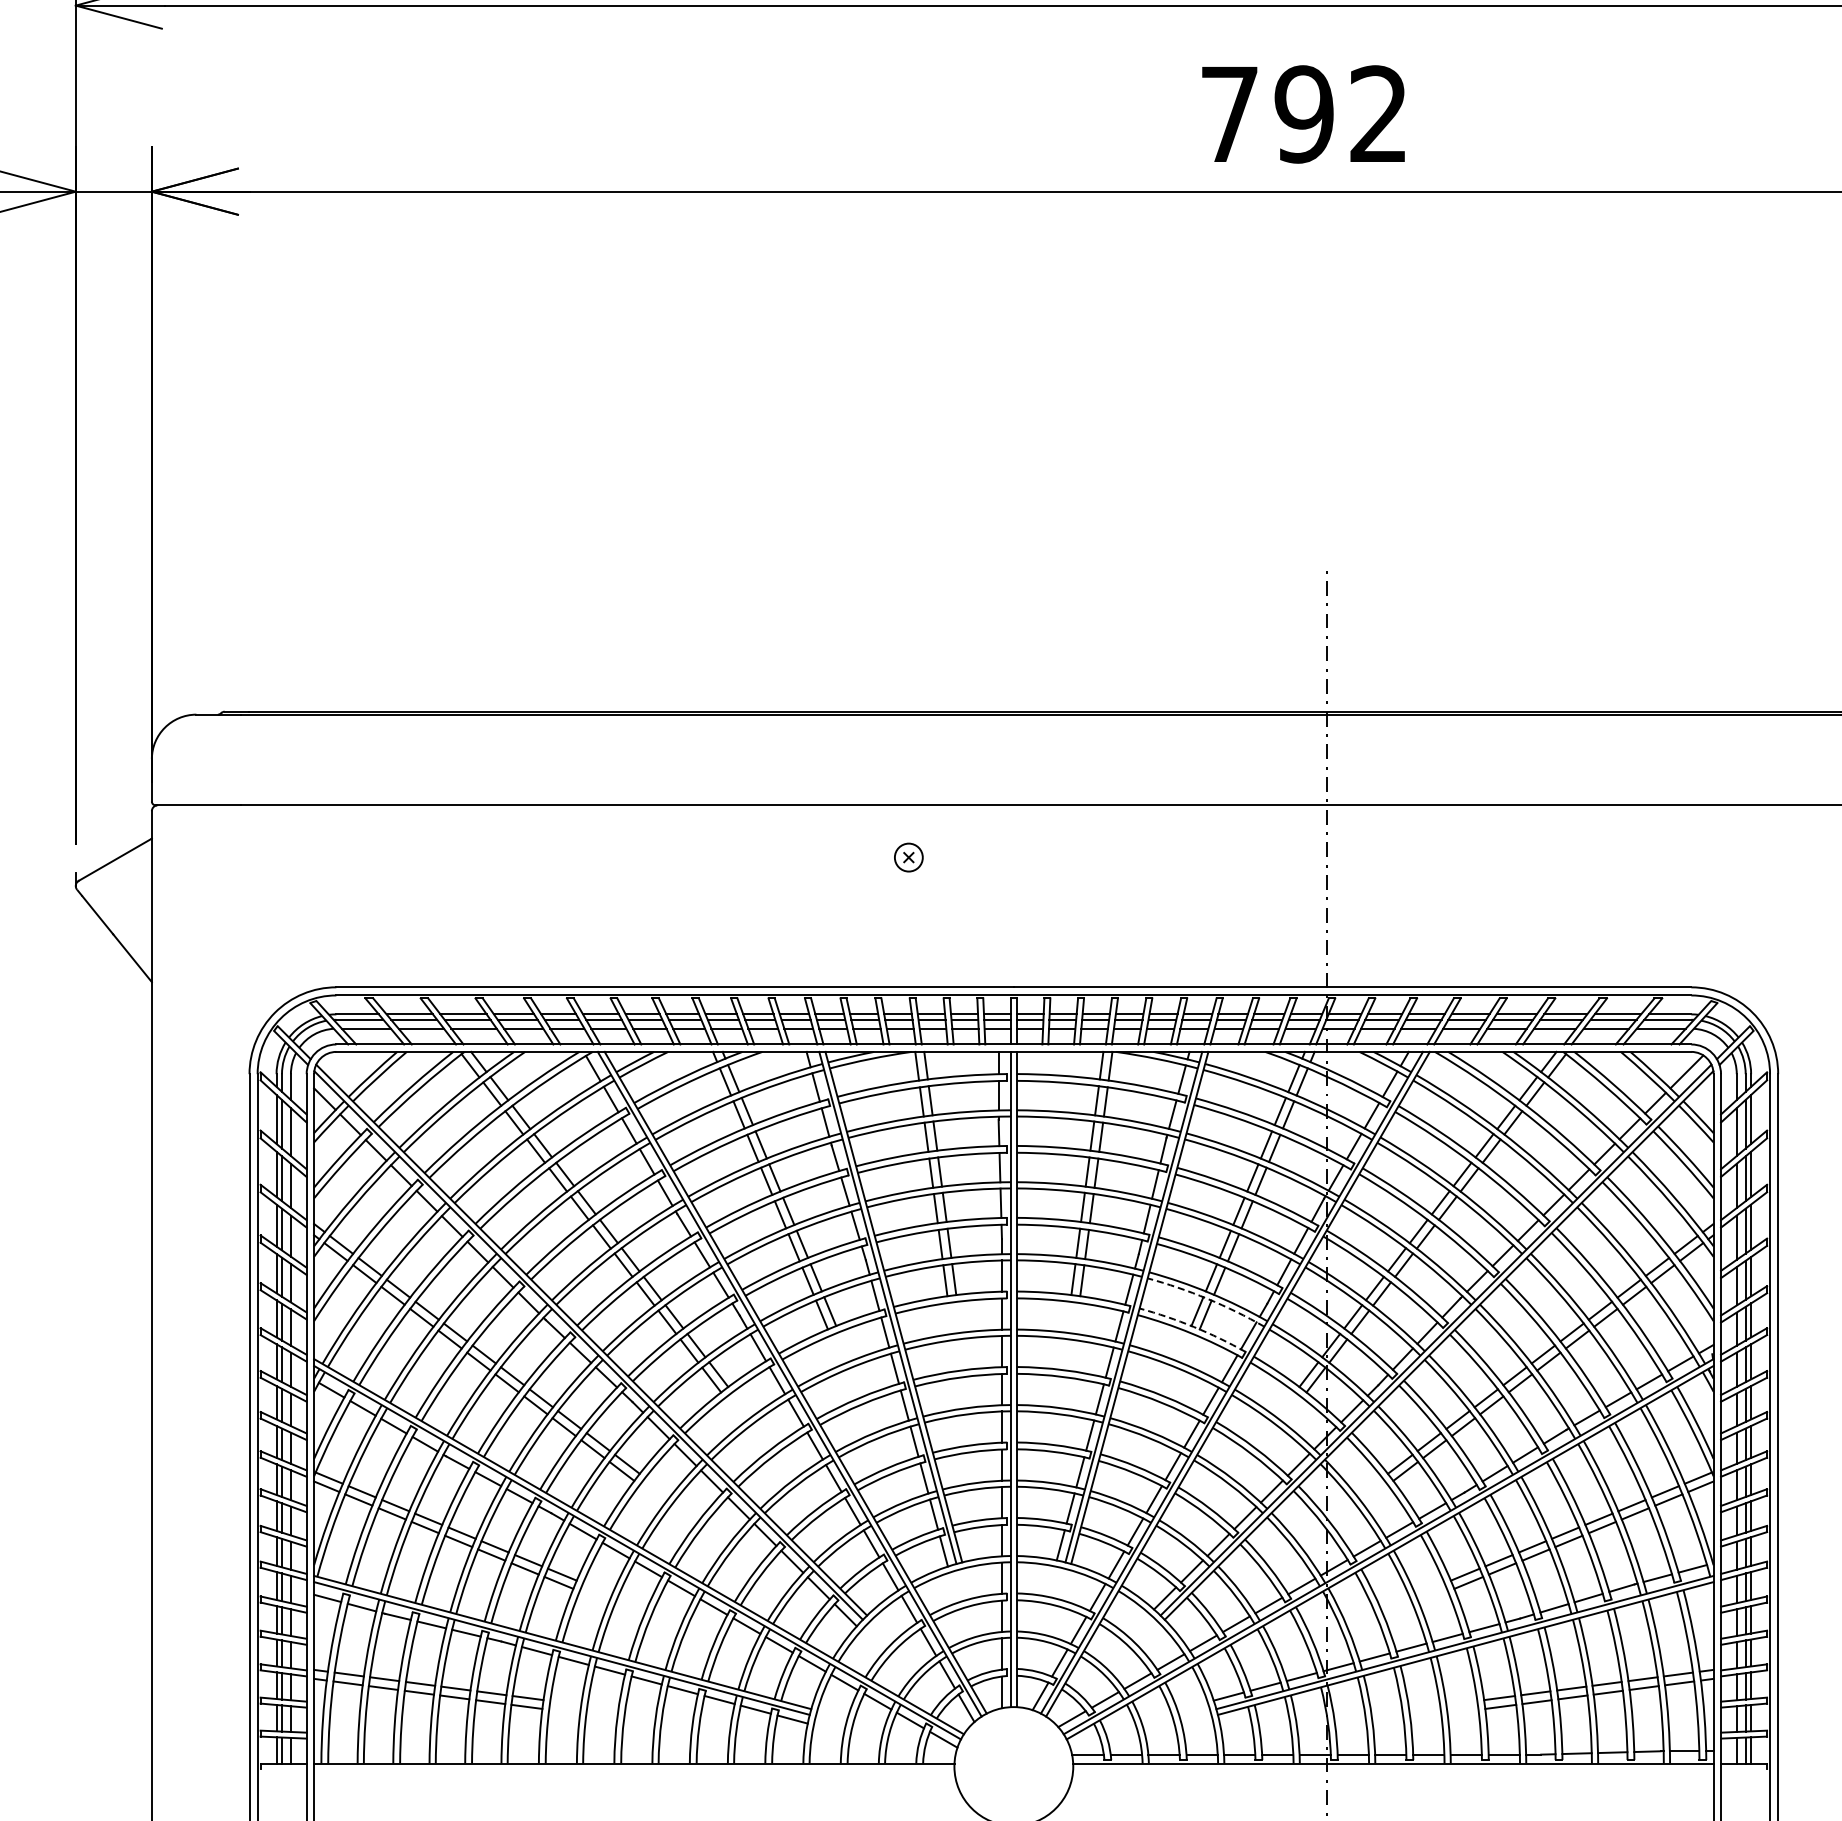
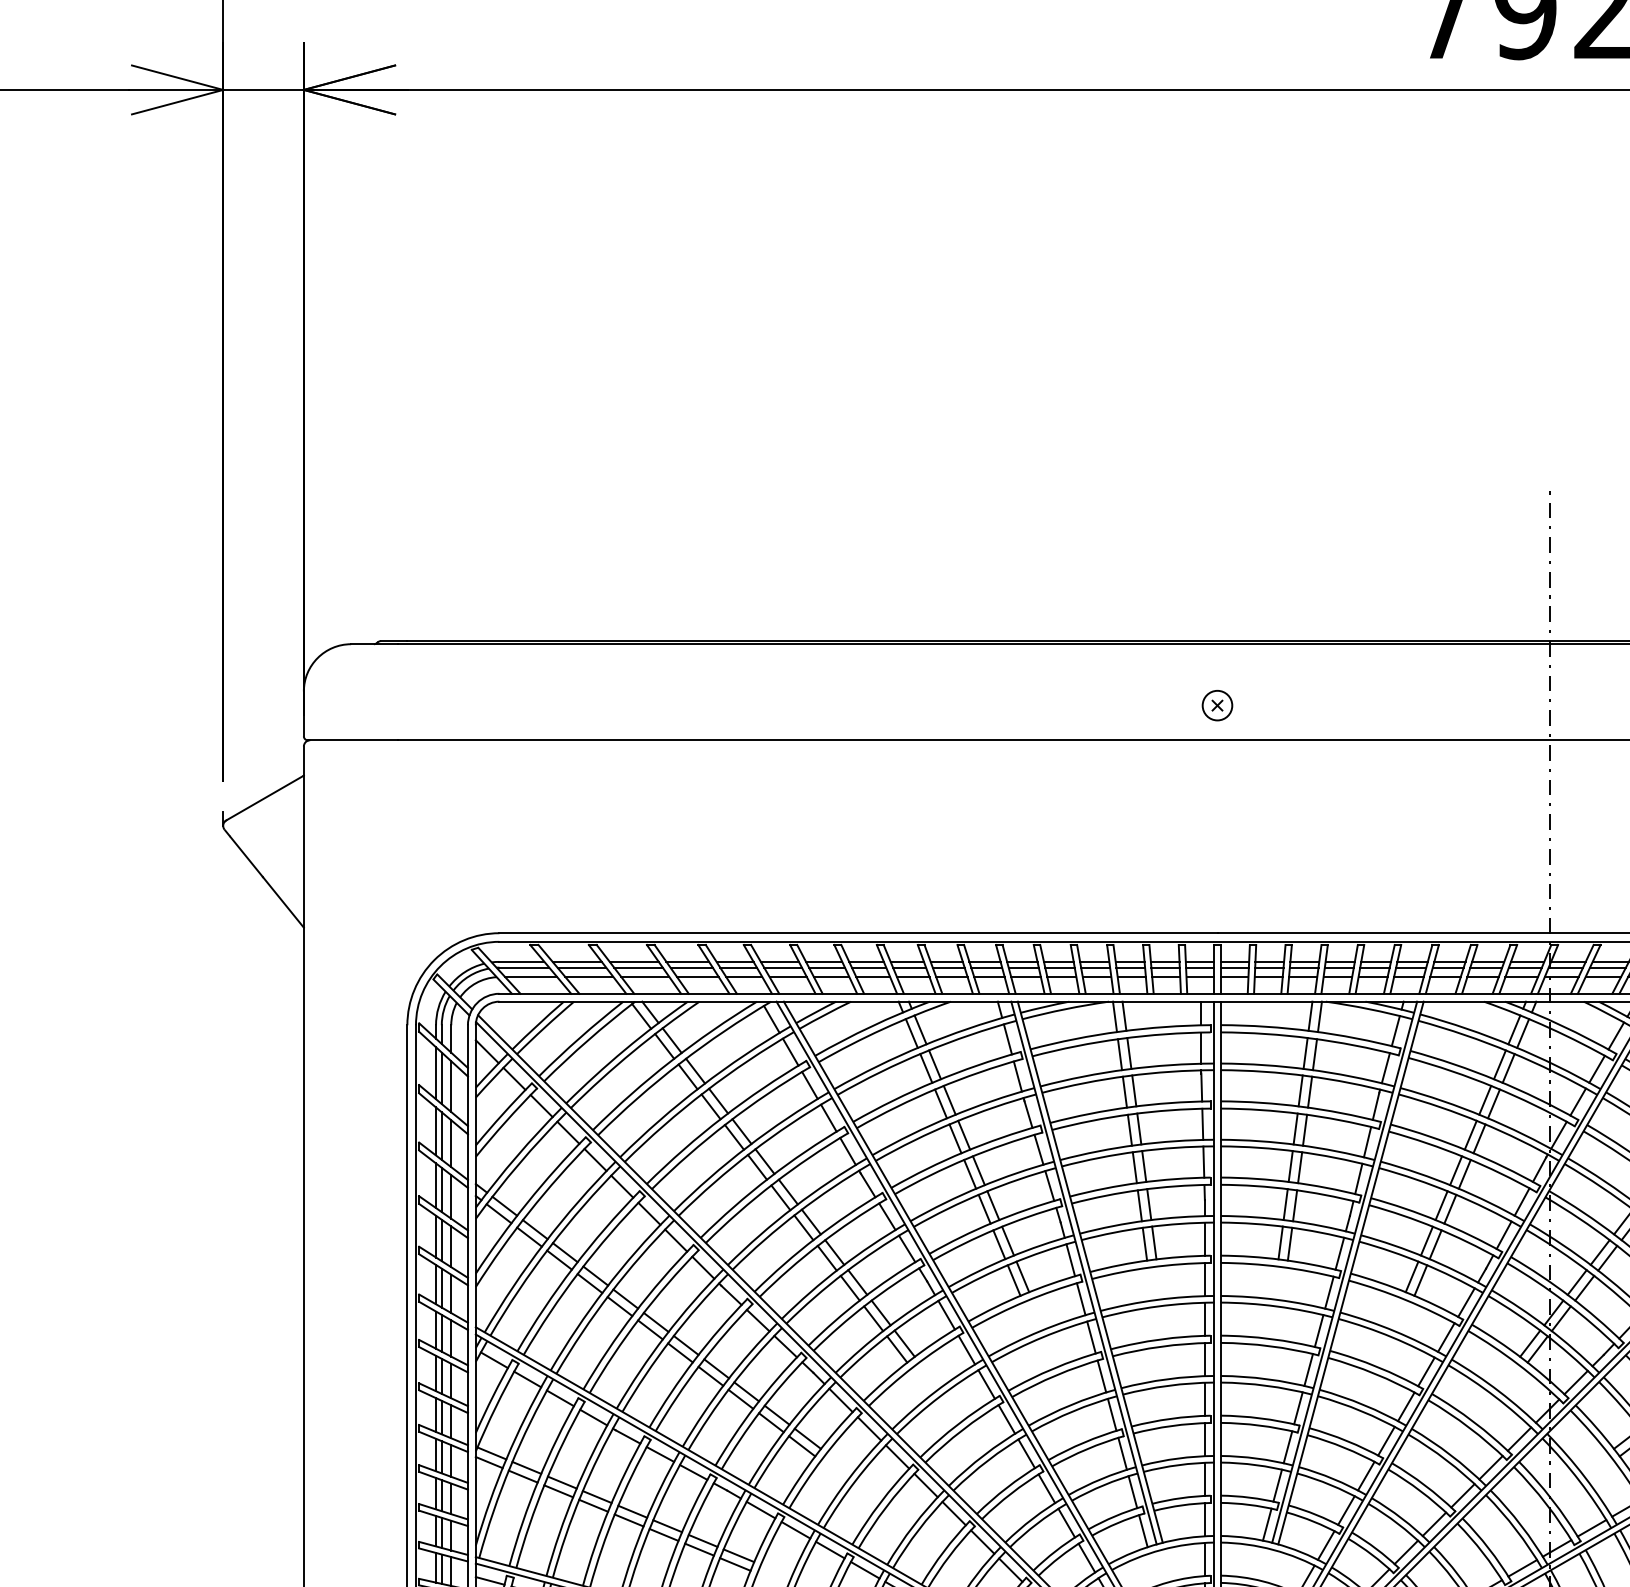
part: (908, 857) -> (1217, 705), moved
arc: (1207, 1298) -> (1422, 1263), dashed -> solid
arc: (1193, 1327) -> (1407, 1293), dashed -> solid

